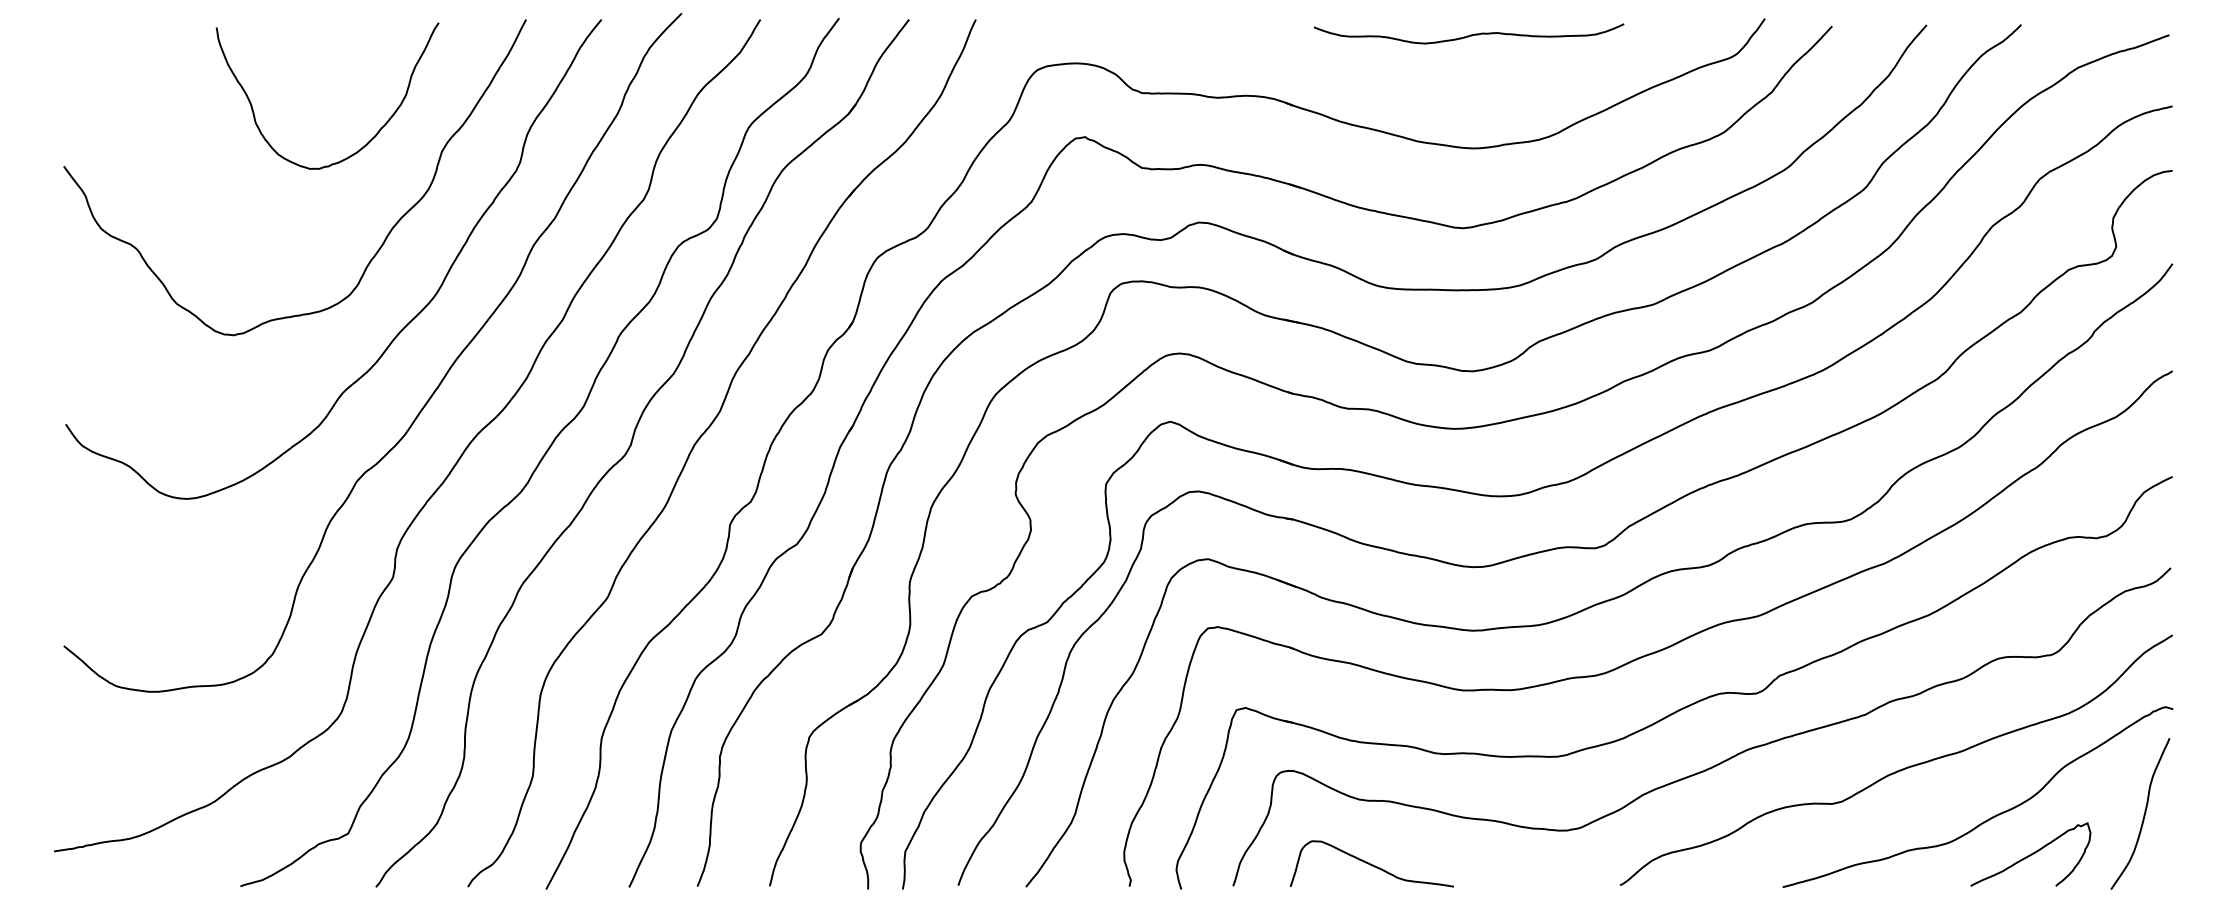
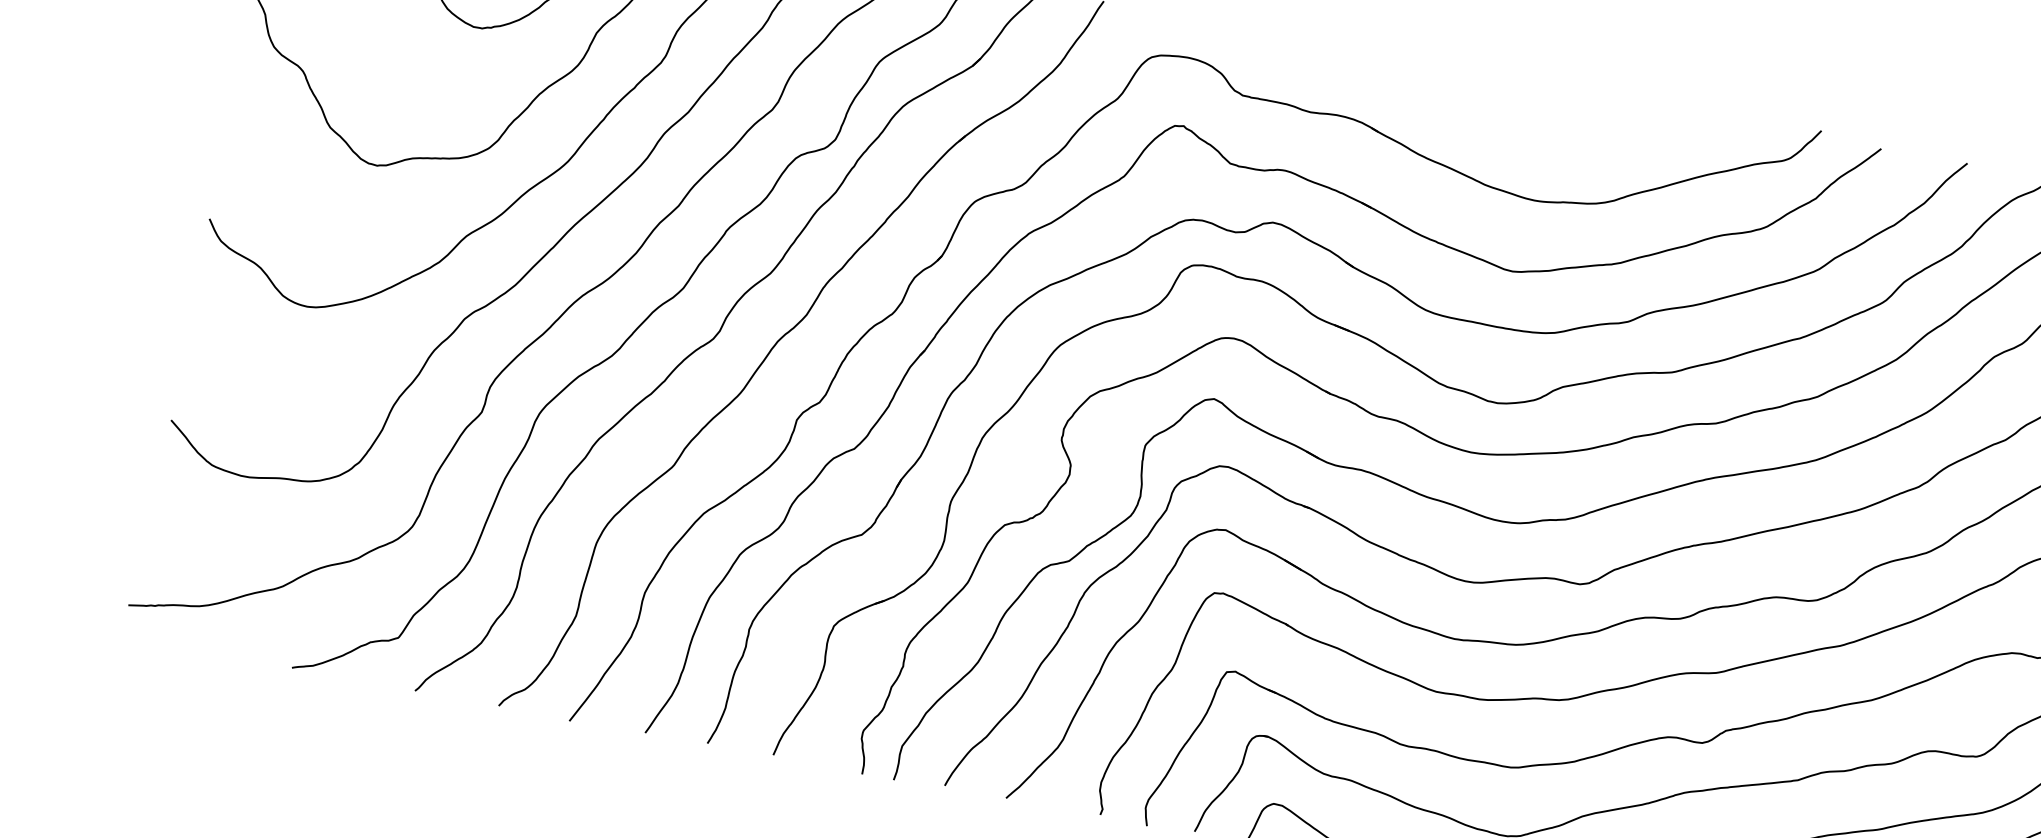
curve: (1468, 35) -> (1549, 97), removed

